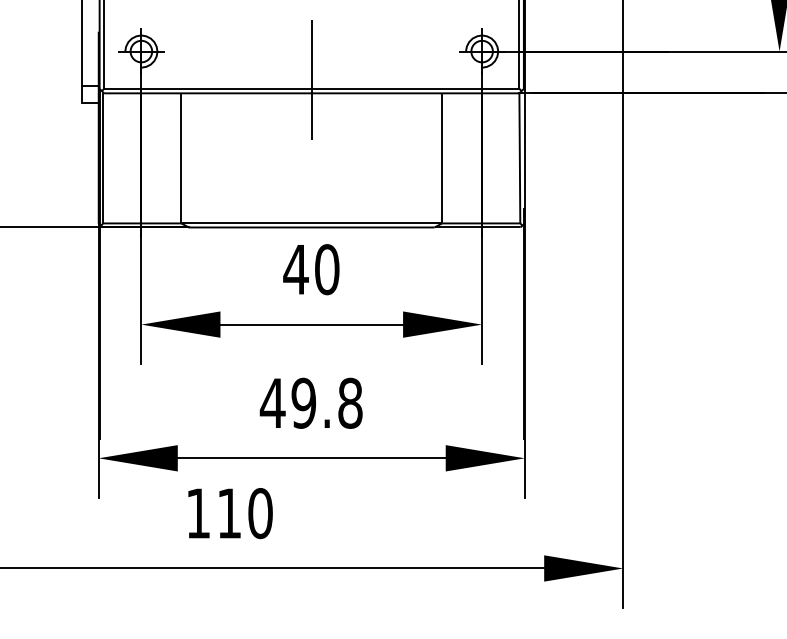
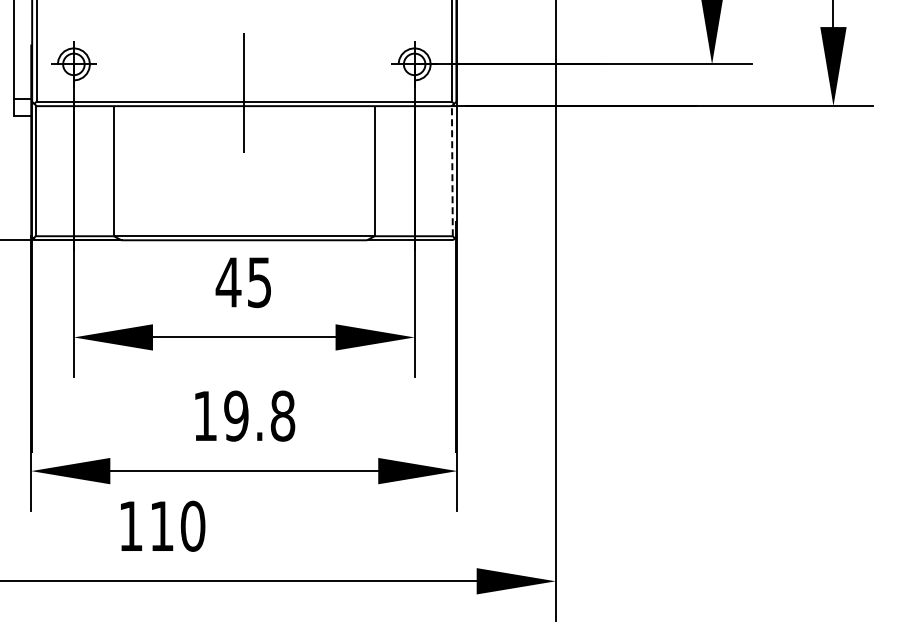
line: (519, 157) -> (452, 170), solid -> dashed
text: (326, 269) -> (259, 282), 40 -> 45
text: (272, 402) -> (205, 415), 49.8 -> 19.8

